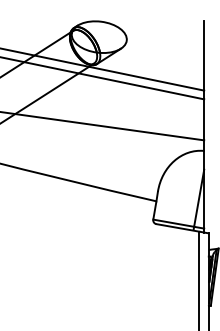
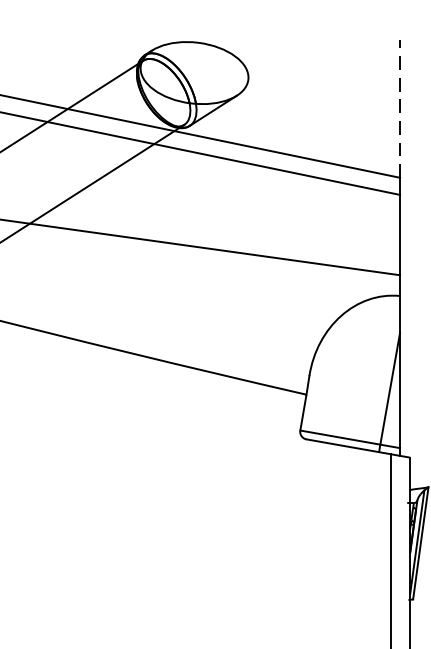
line: (204, 55) -> (400, 108), solid -> dashed

